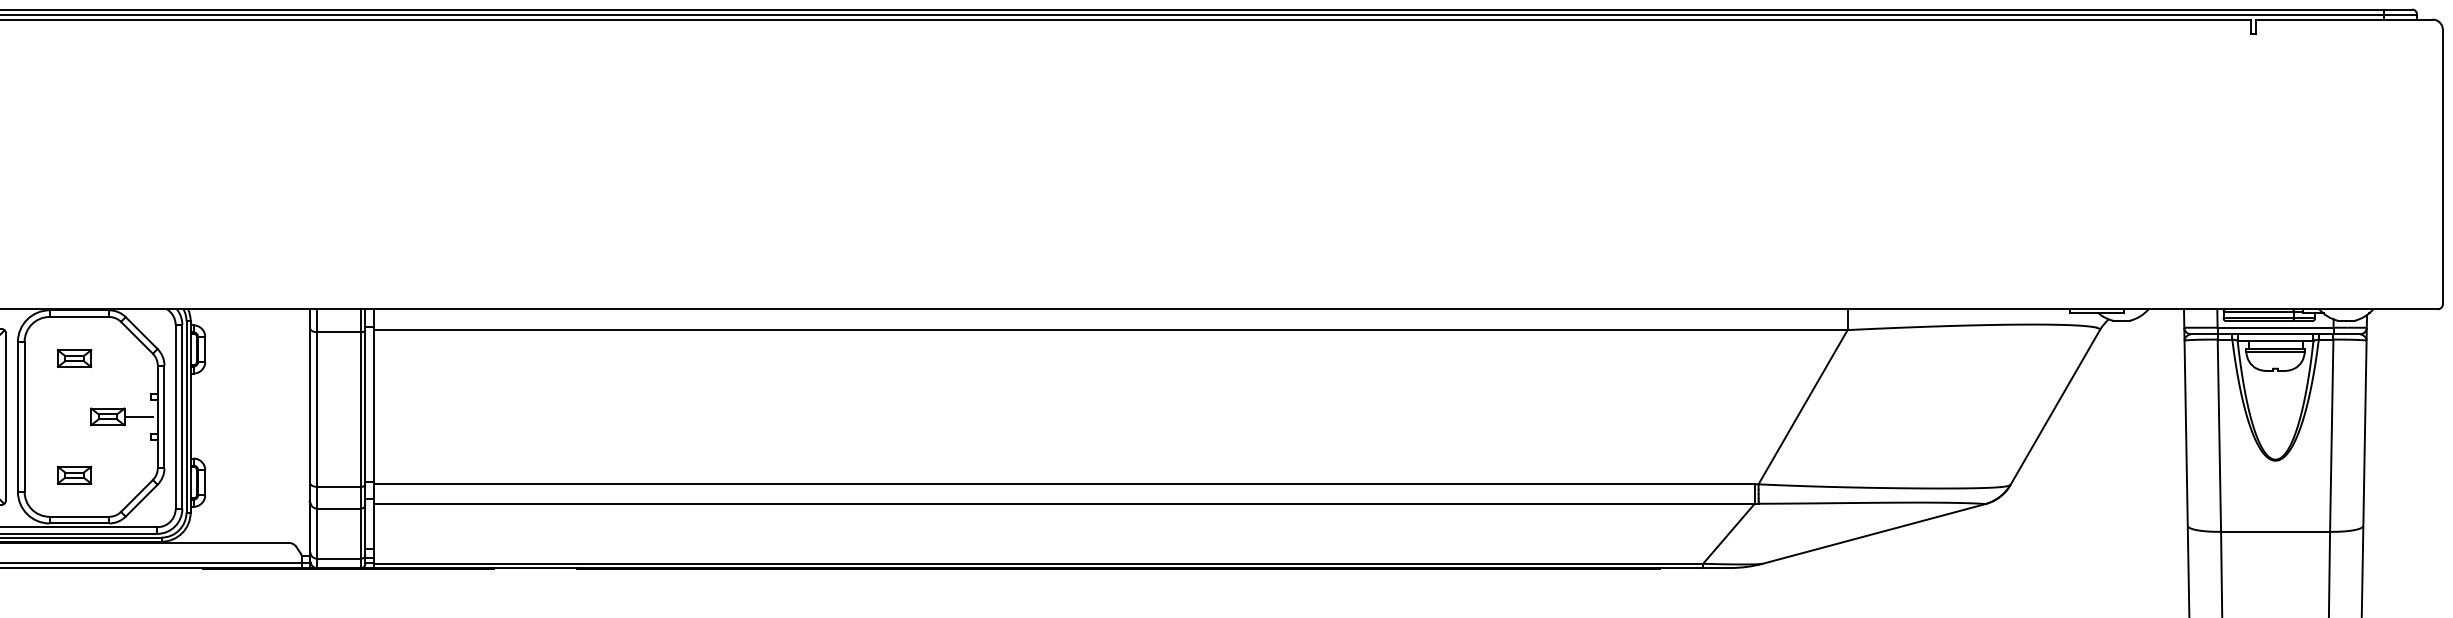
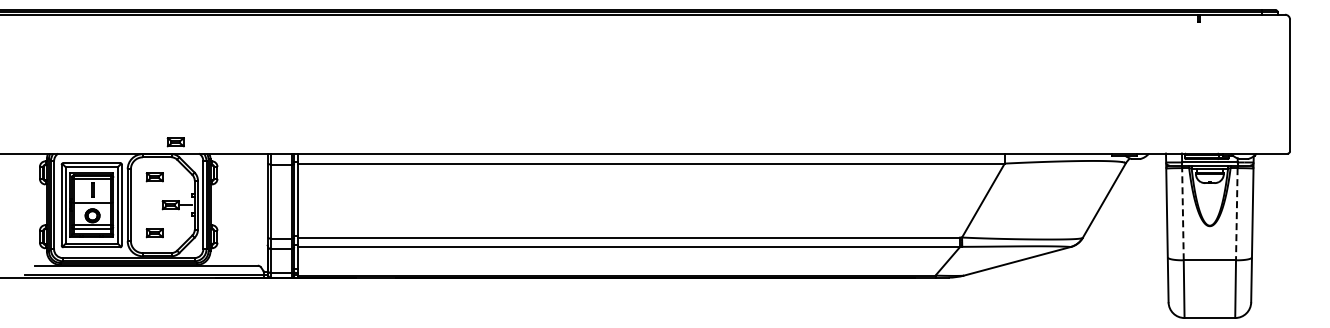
part: (117, 286) -> (175, 142), added
line: (2218, 434) -> (1182, 213), solid -> dashed
line: (2331, 436) -> (1236, 214), solid -> dashed

